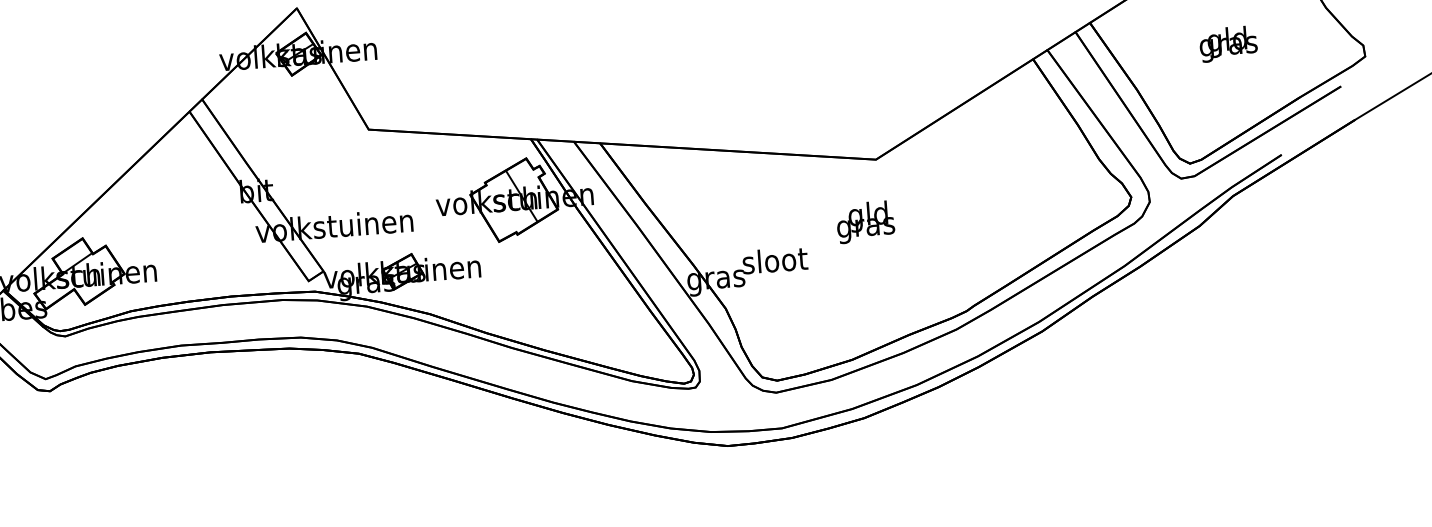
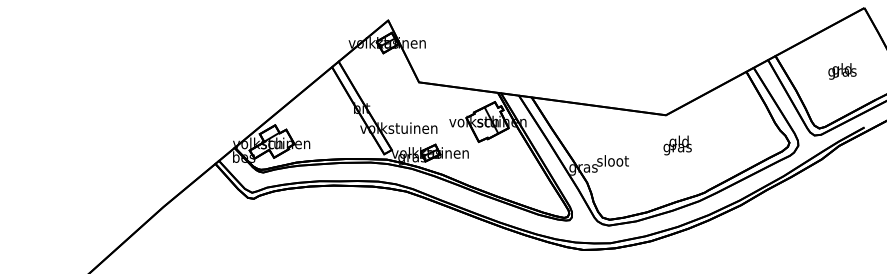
text: (865, 222) -> (677, 145), moved

